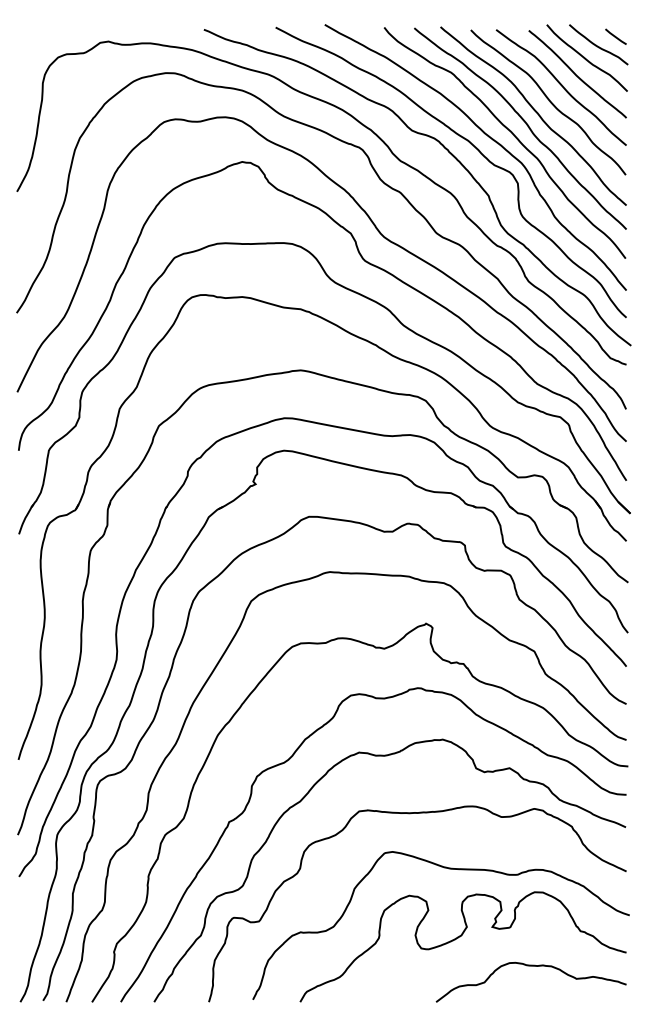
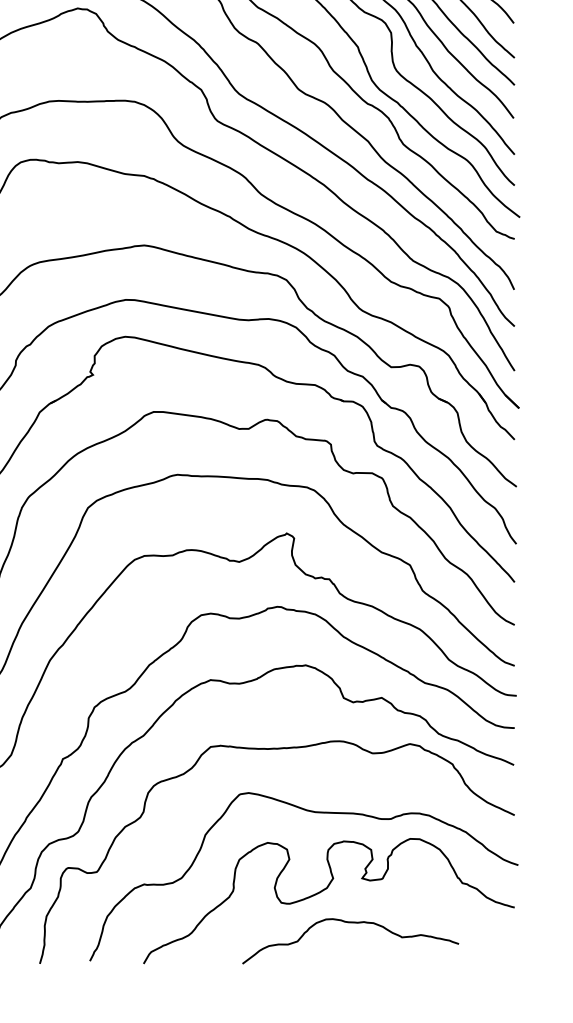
curve: (530, 966) -> (349, 923), moved

